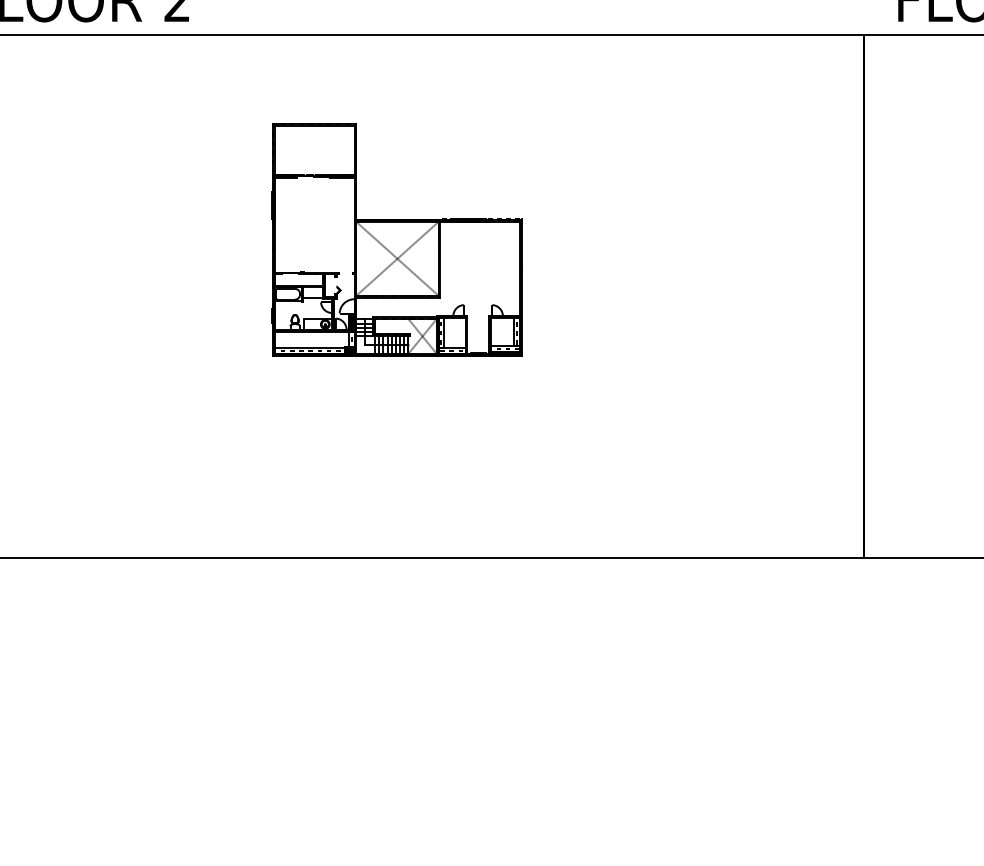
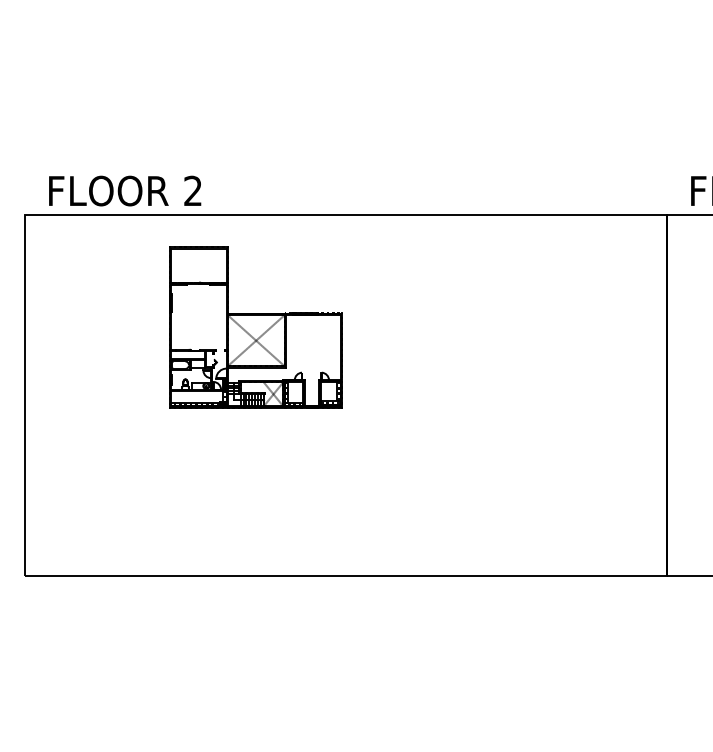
part: (396, 239) -> (255, 327), moved

